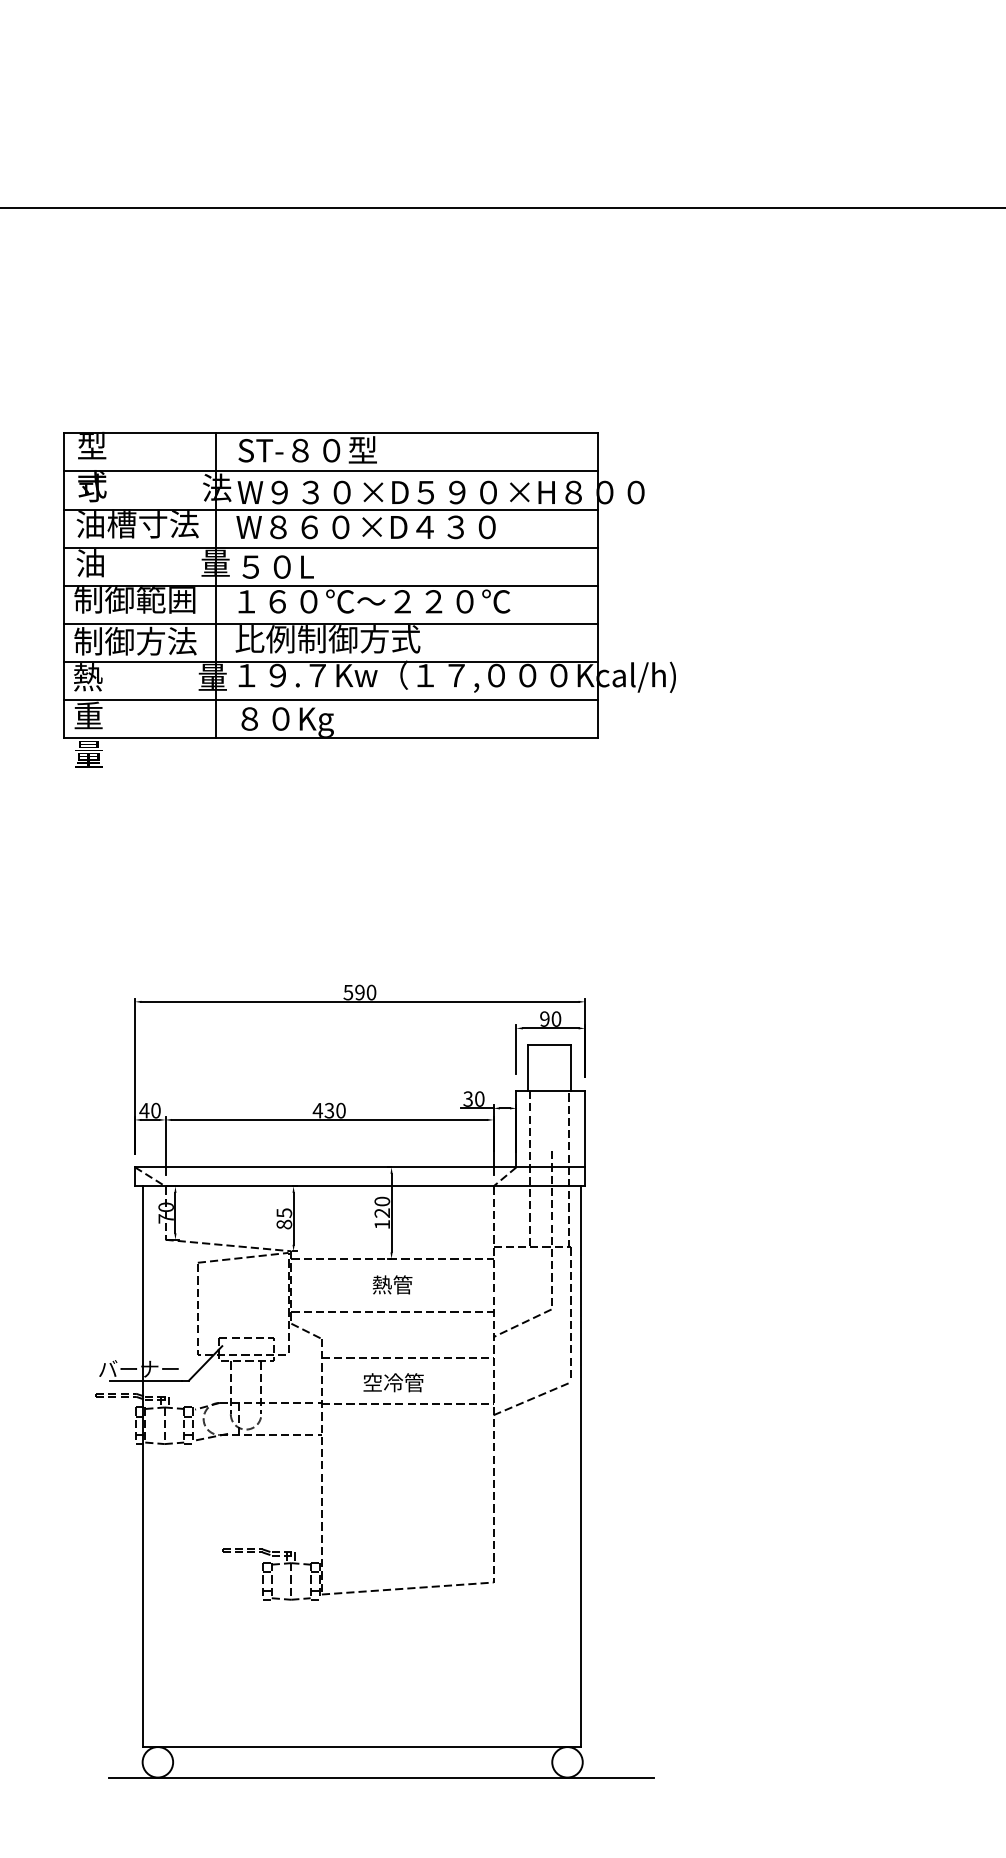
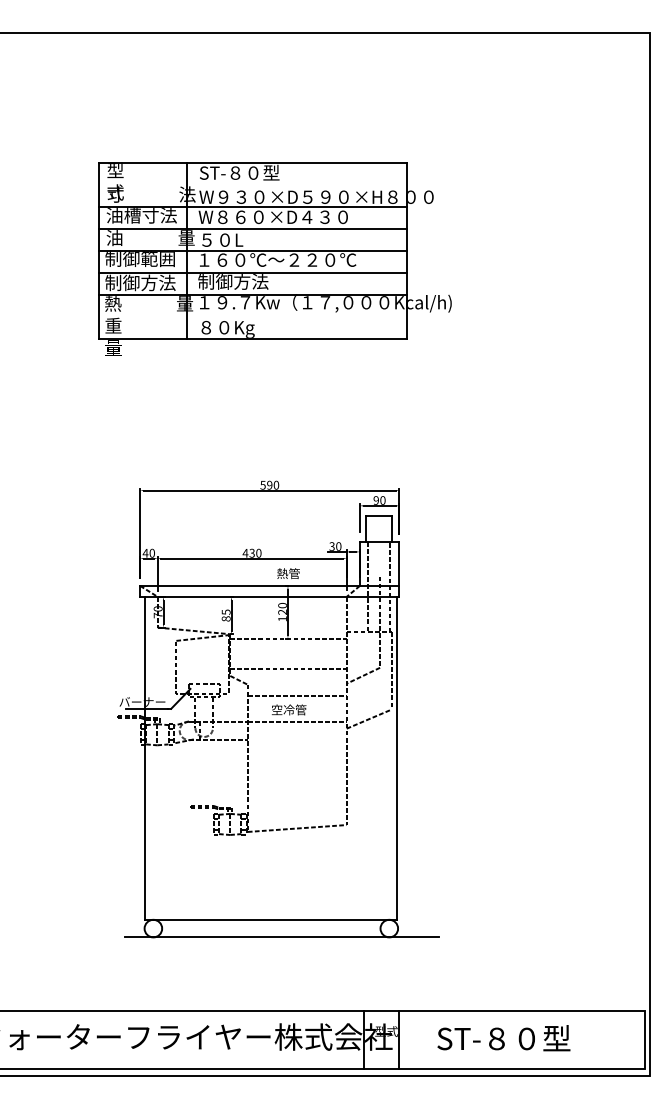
line: (331, 472) -> (253, 185), removed
text: (328, 638) -> (251, 281), 比例制御方式 -> 制御方法
line: (331, 699) -> (253, 316), removed
text: (392, 1284) -> (288, 573), moved

